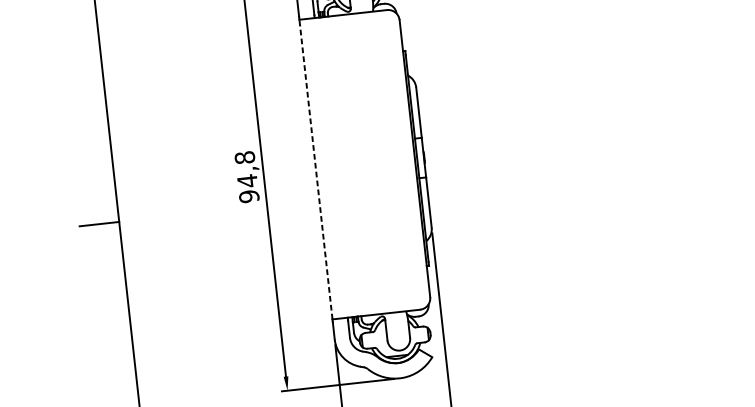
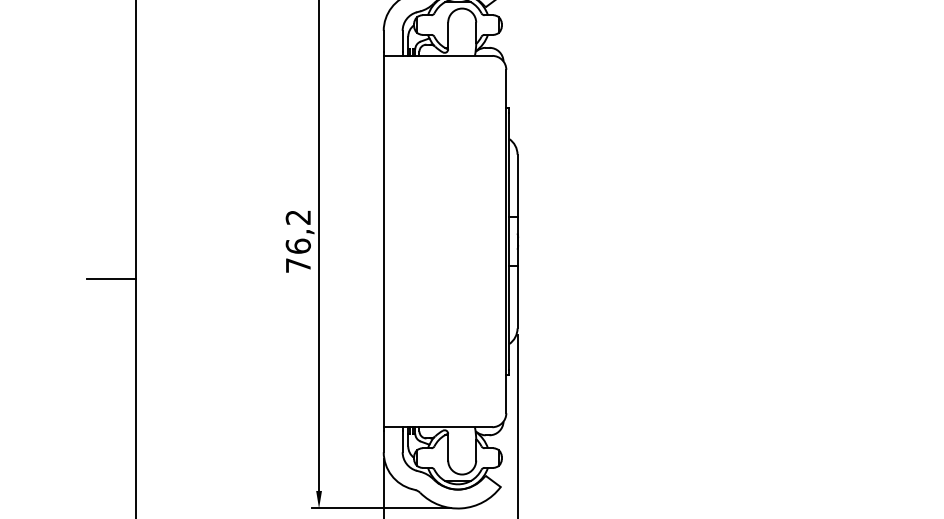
line: (315, 169) -> (383, 241), dashed -> solid
text: (247, 177) -> (298, 241), 94,8 -> 76,2

